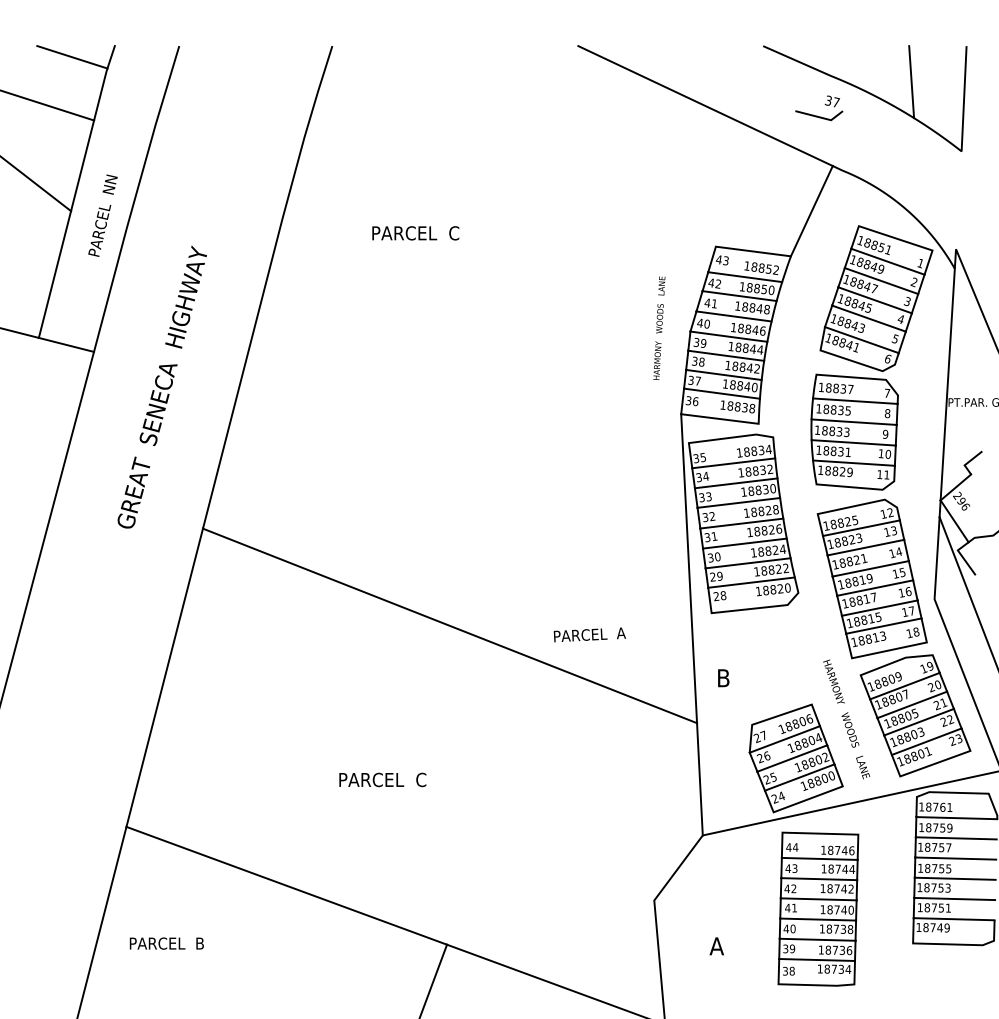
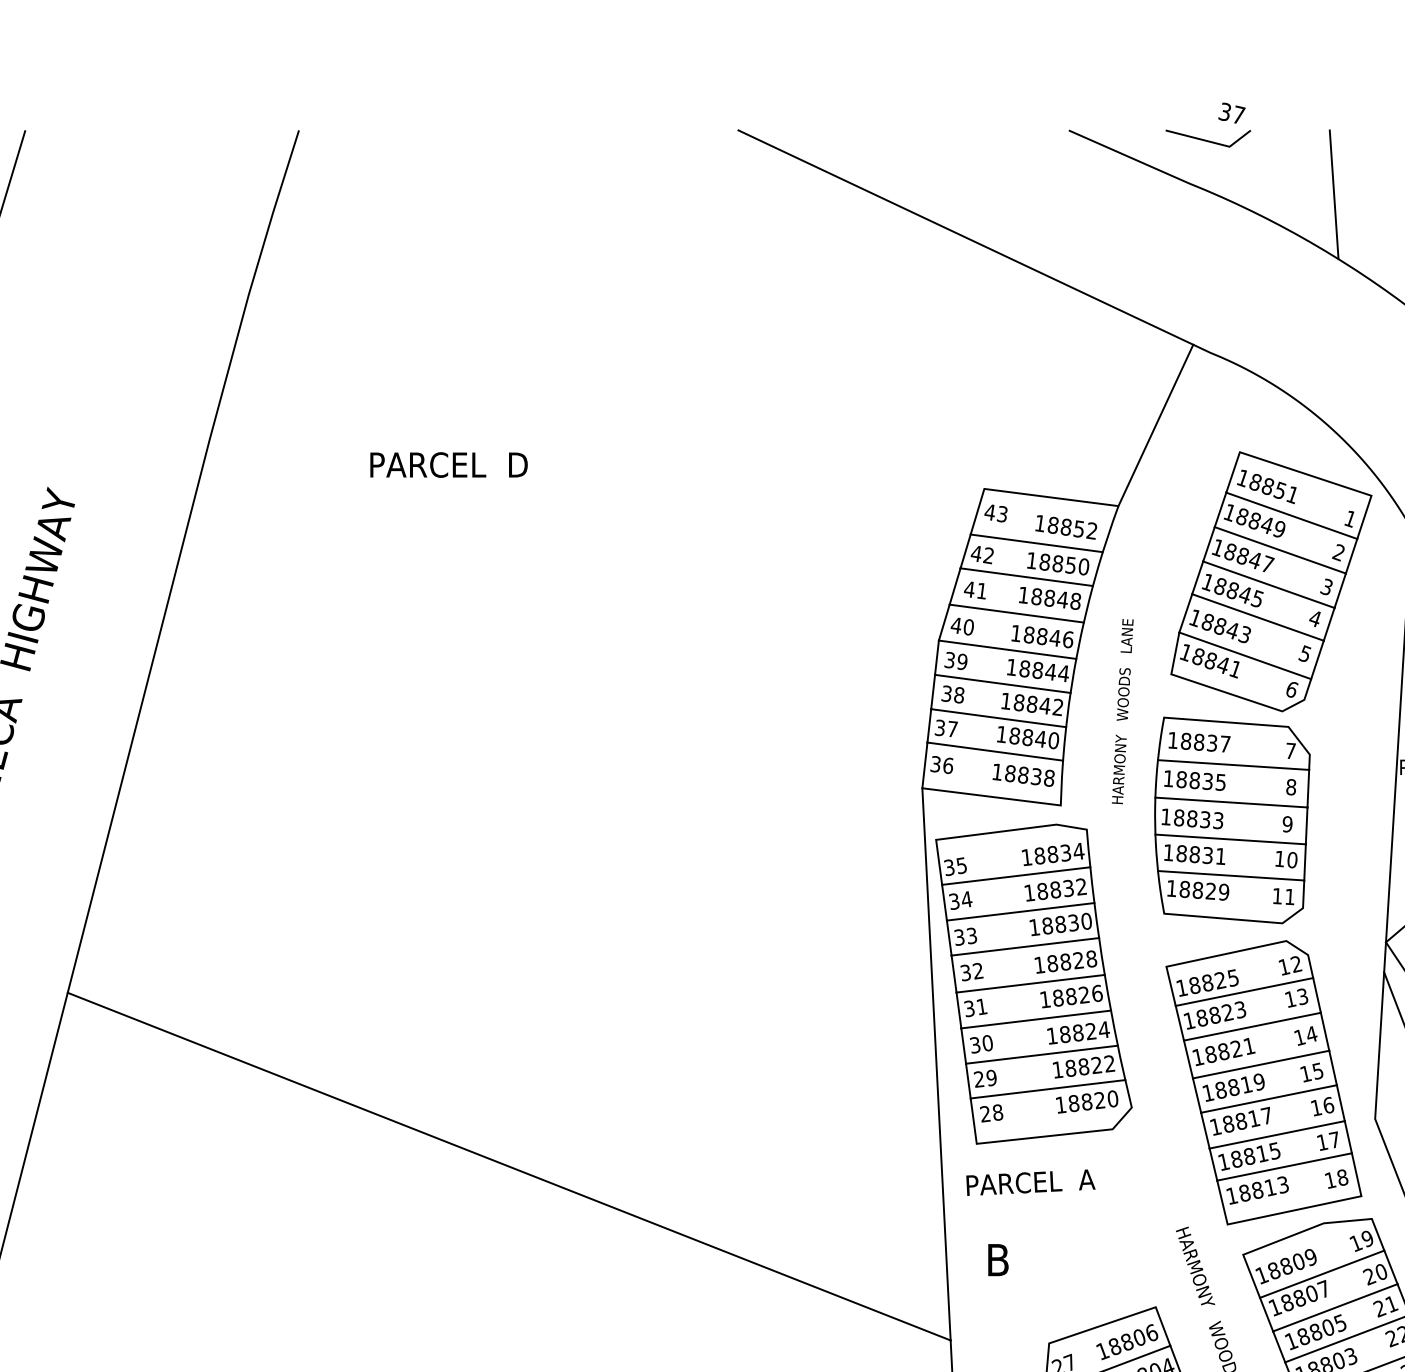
part: (824, 104) -> (1217, 118), moved
text: (454, 233) -> (517, 465), PARCEL  C -> PARCEL  D
text: (659, 327) -> (1123, 710), moved
text: (589, 634) -> (1030, 1181), moved

